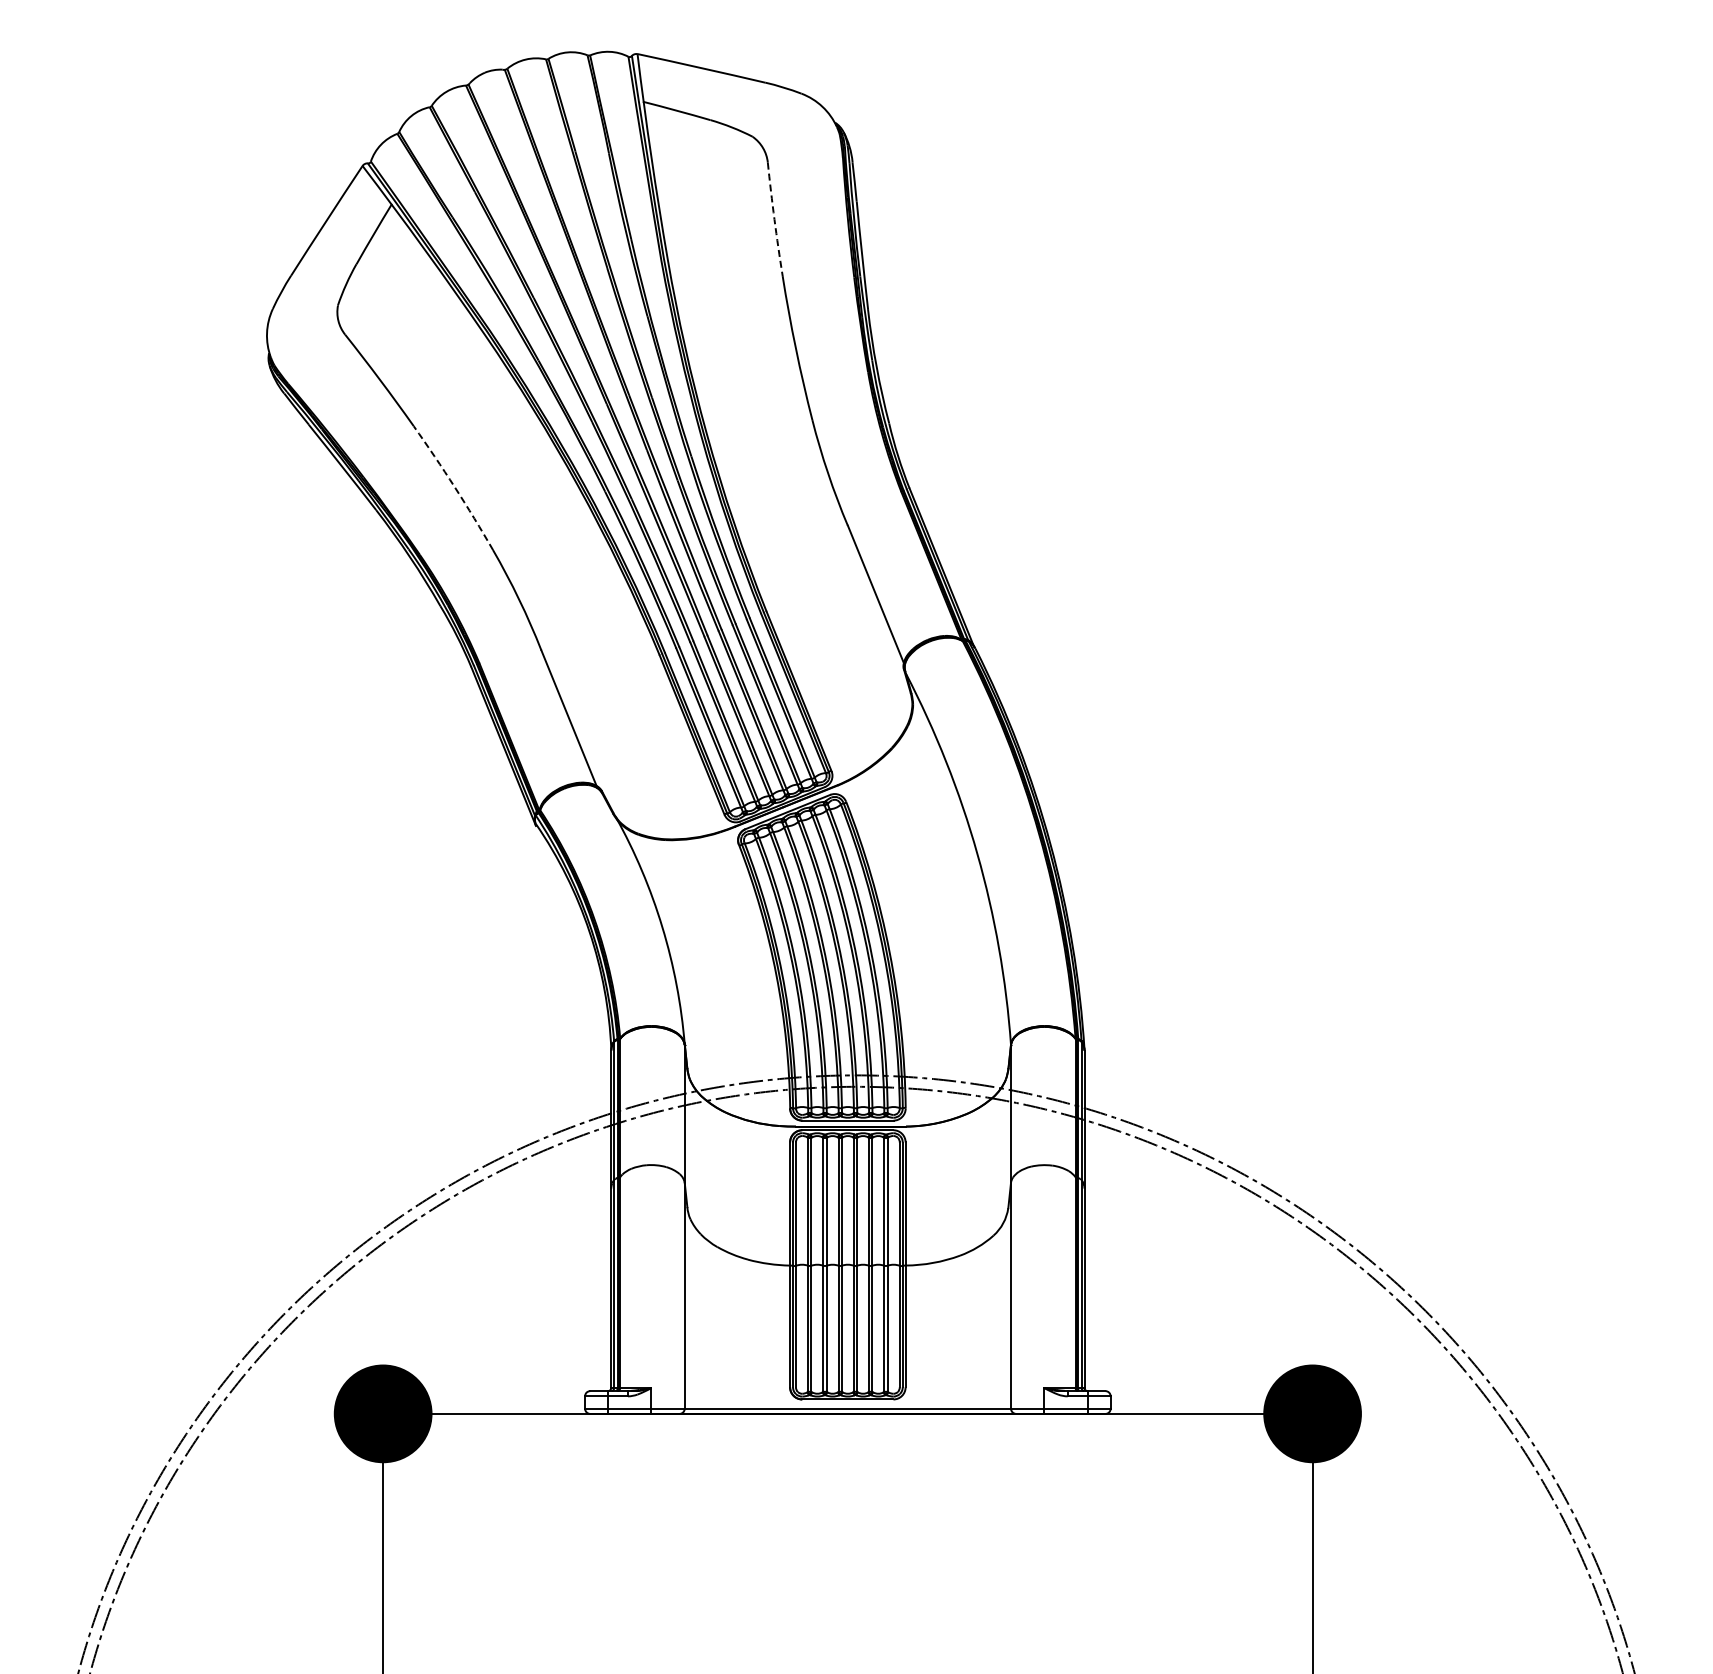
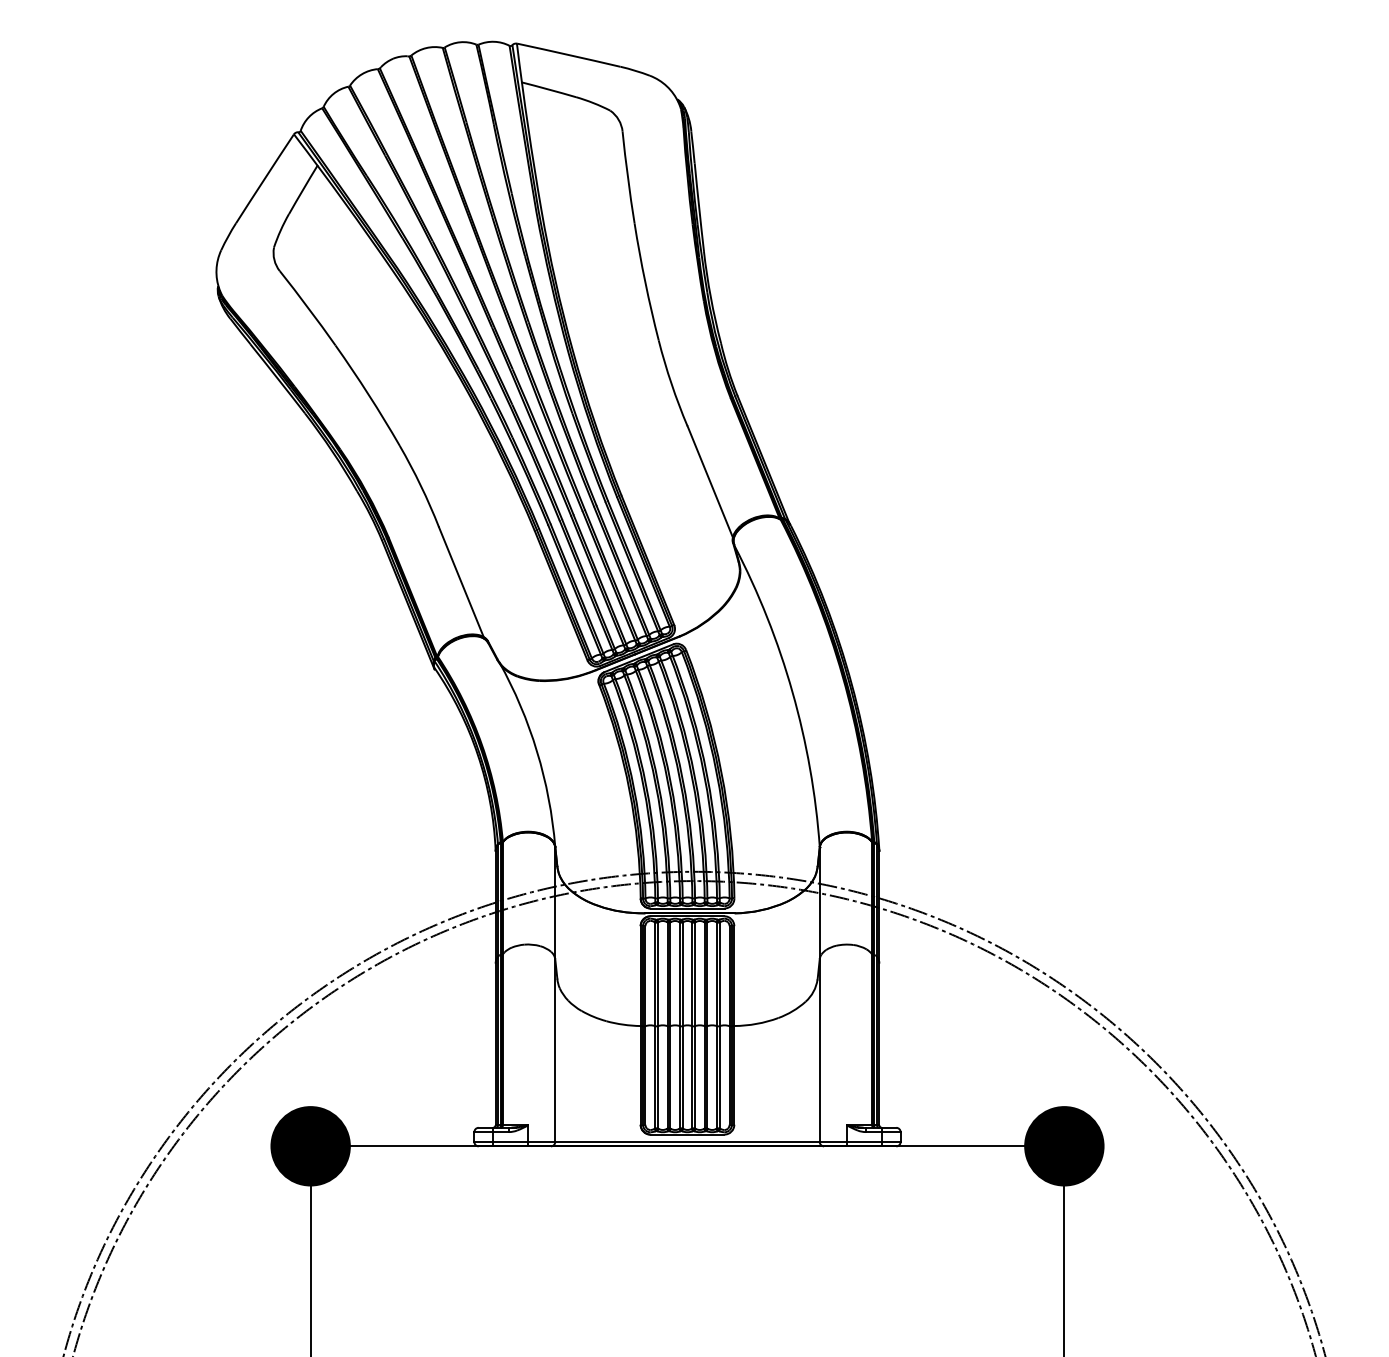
arc: (774, 219) -> (628, 177), dashed -> solid
arc: (454, 487) -> (368, 395), dashed -> solid

